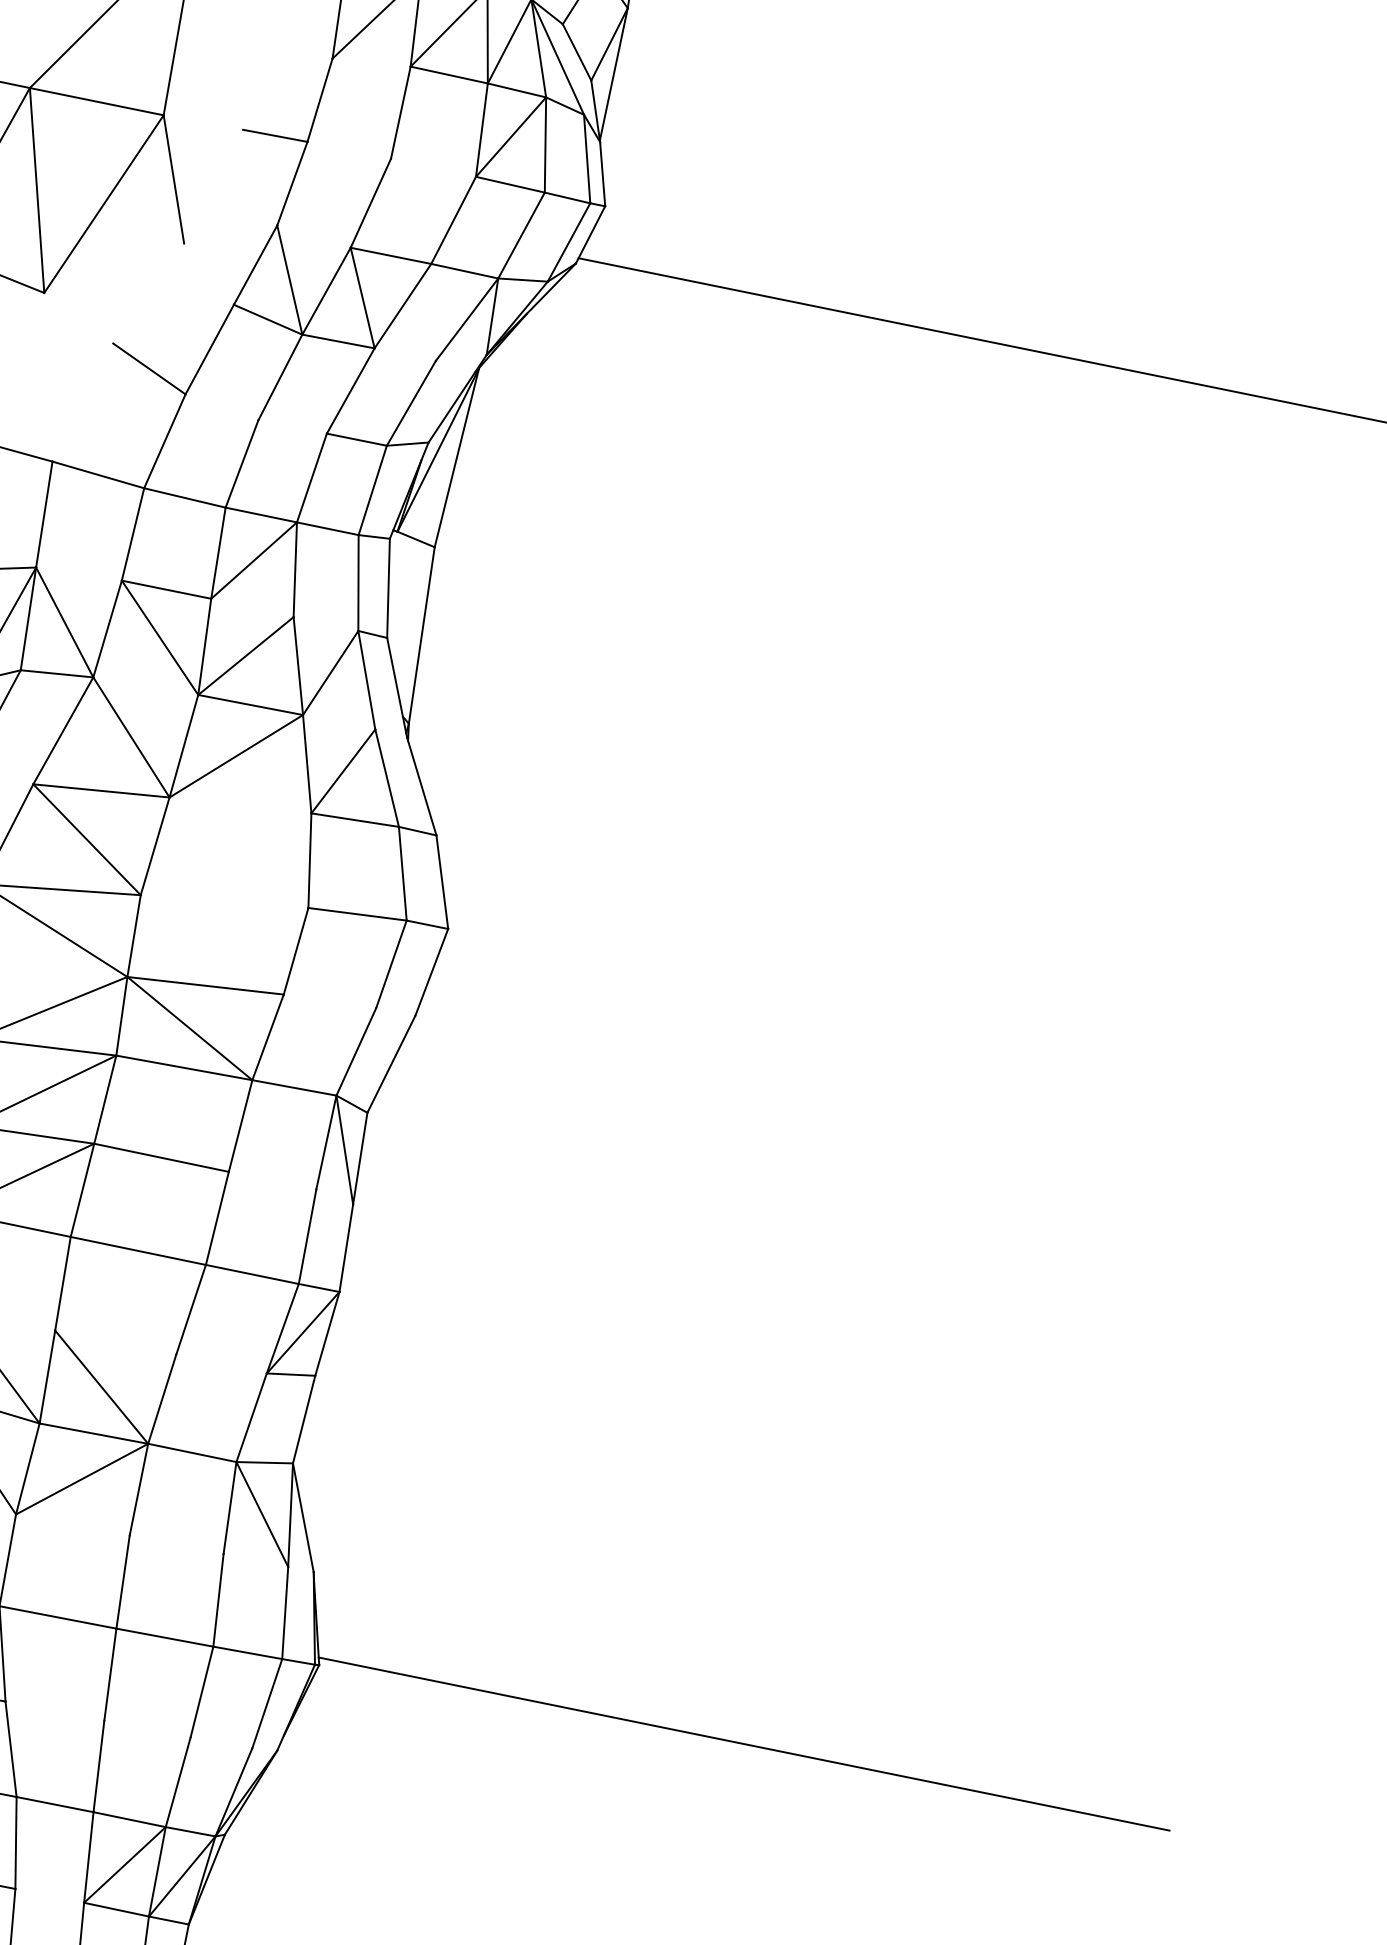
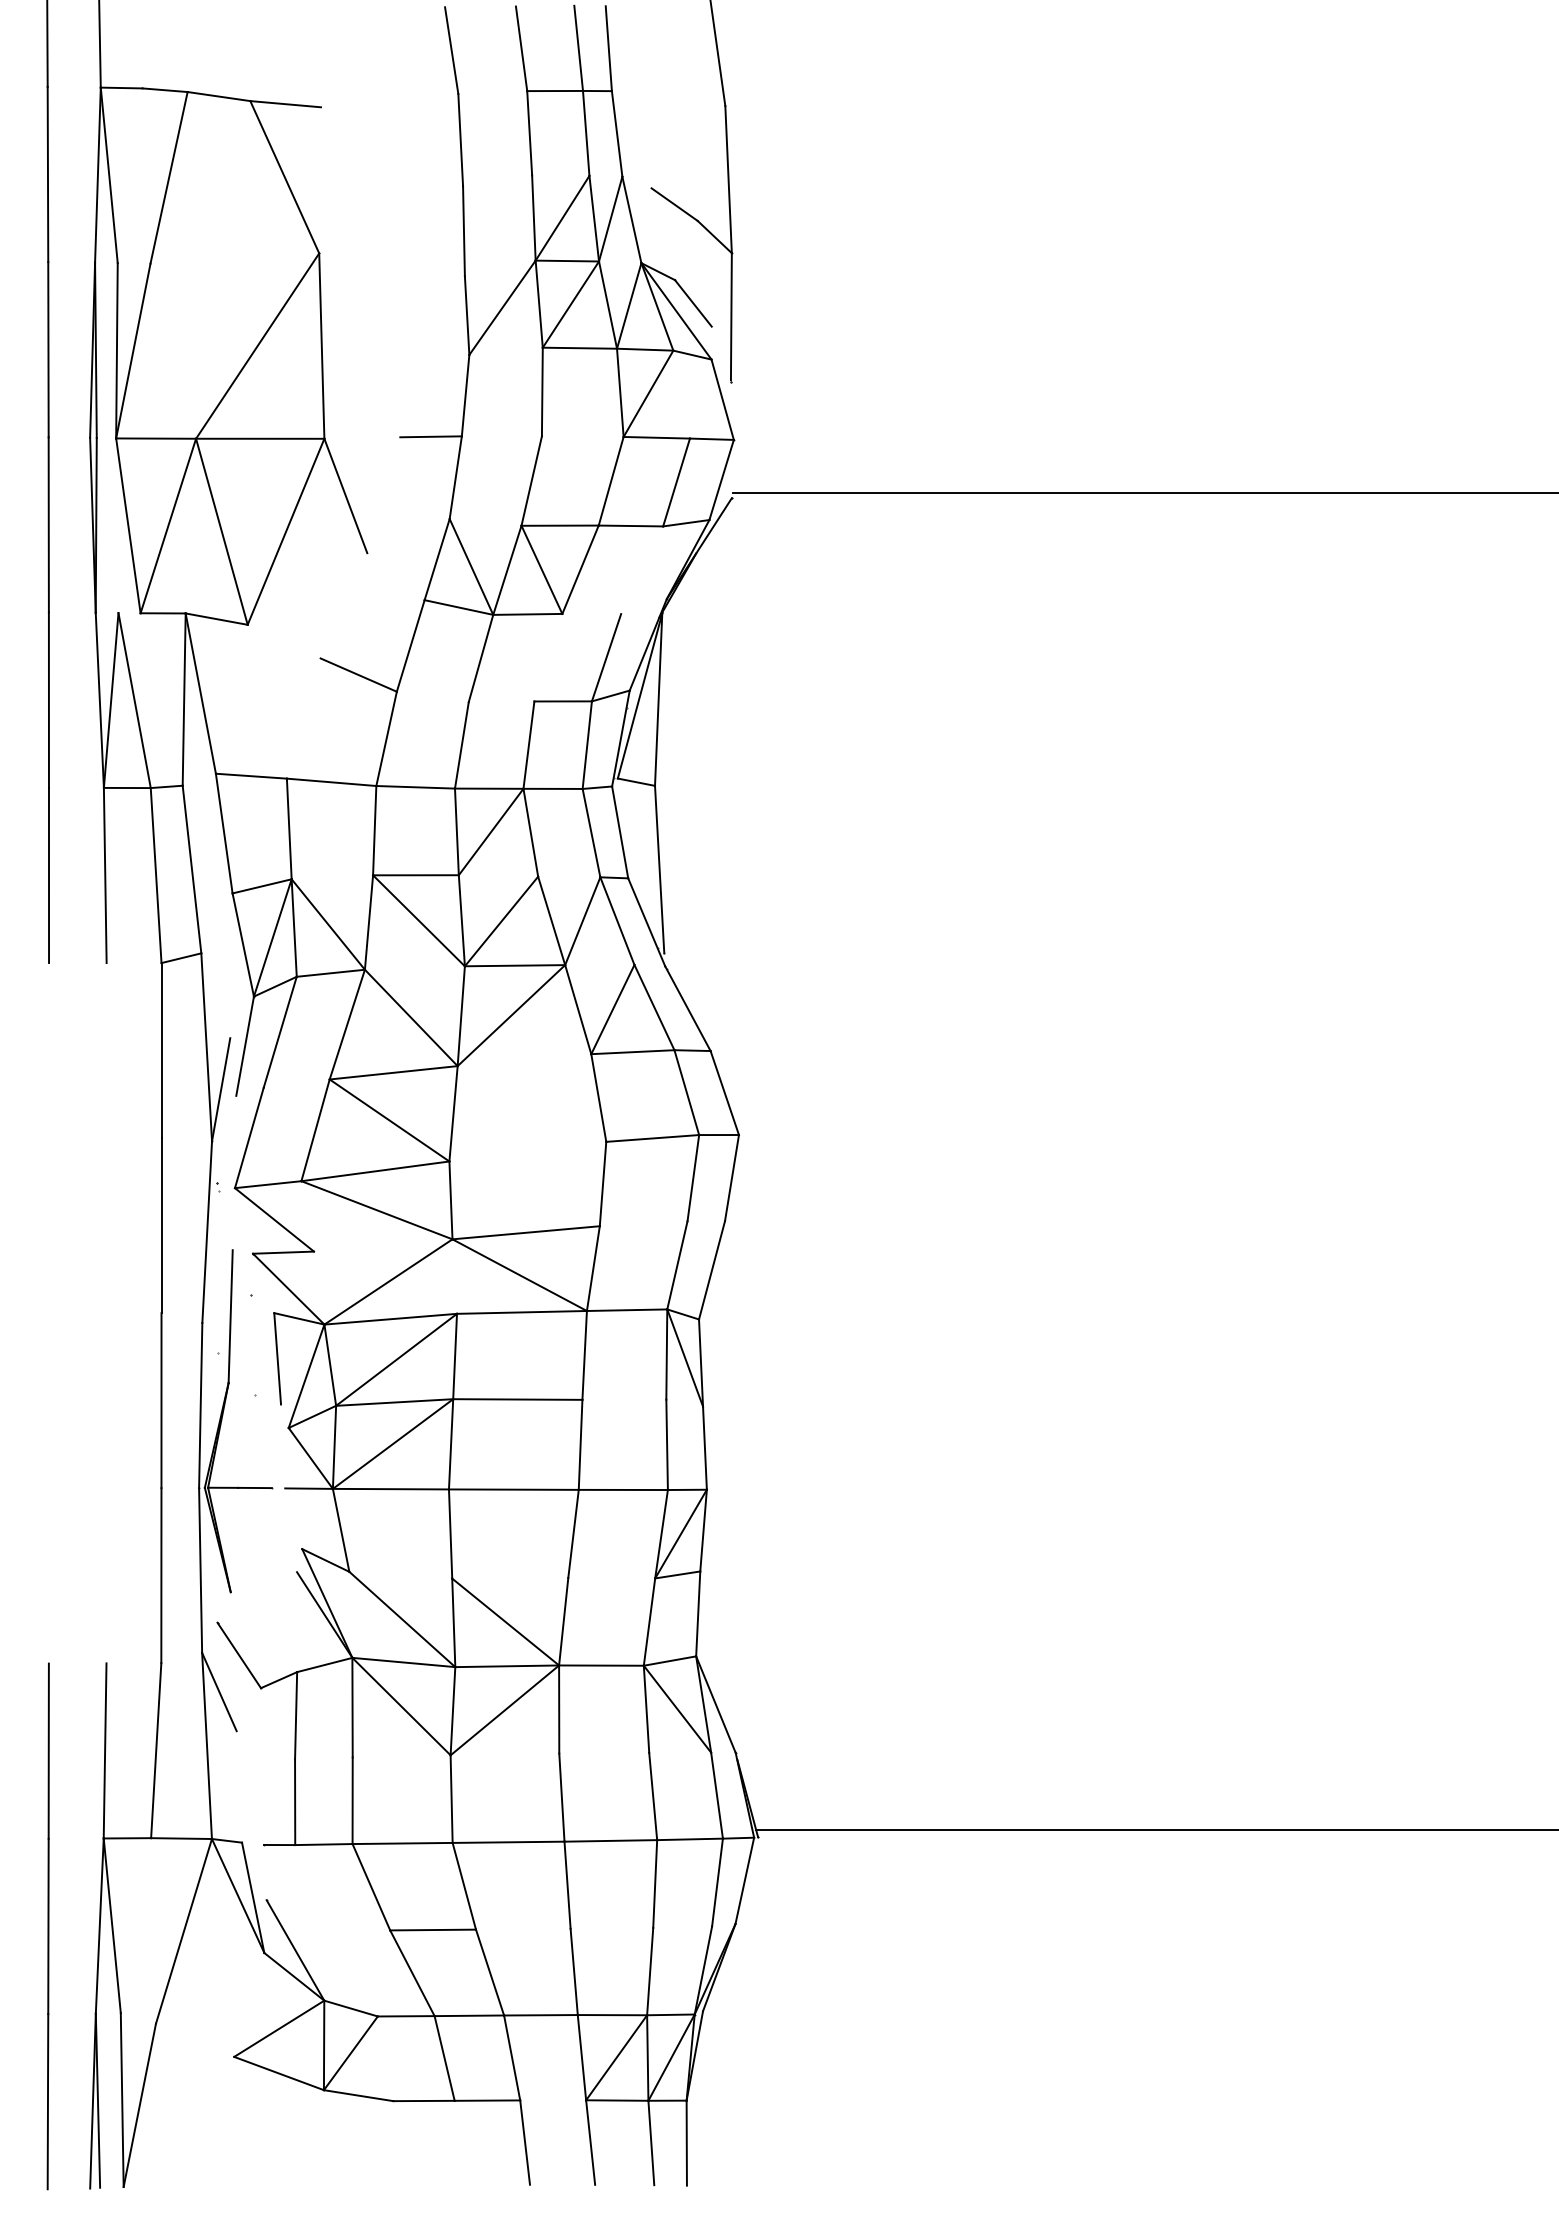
line: (545, 144) -> (681, 394), removed
line: (467, 320) -> (642, 570), removed
line: (350, 390) -> (548, 657), removed

